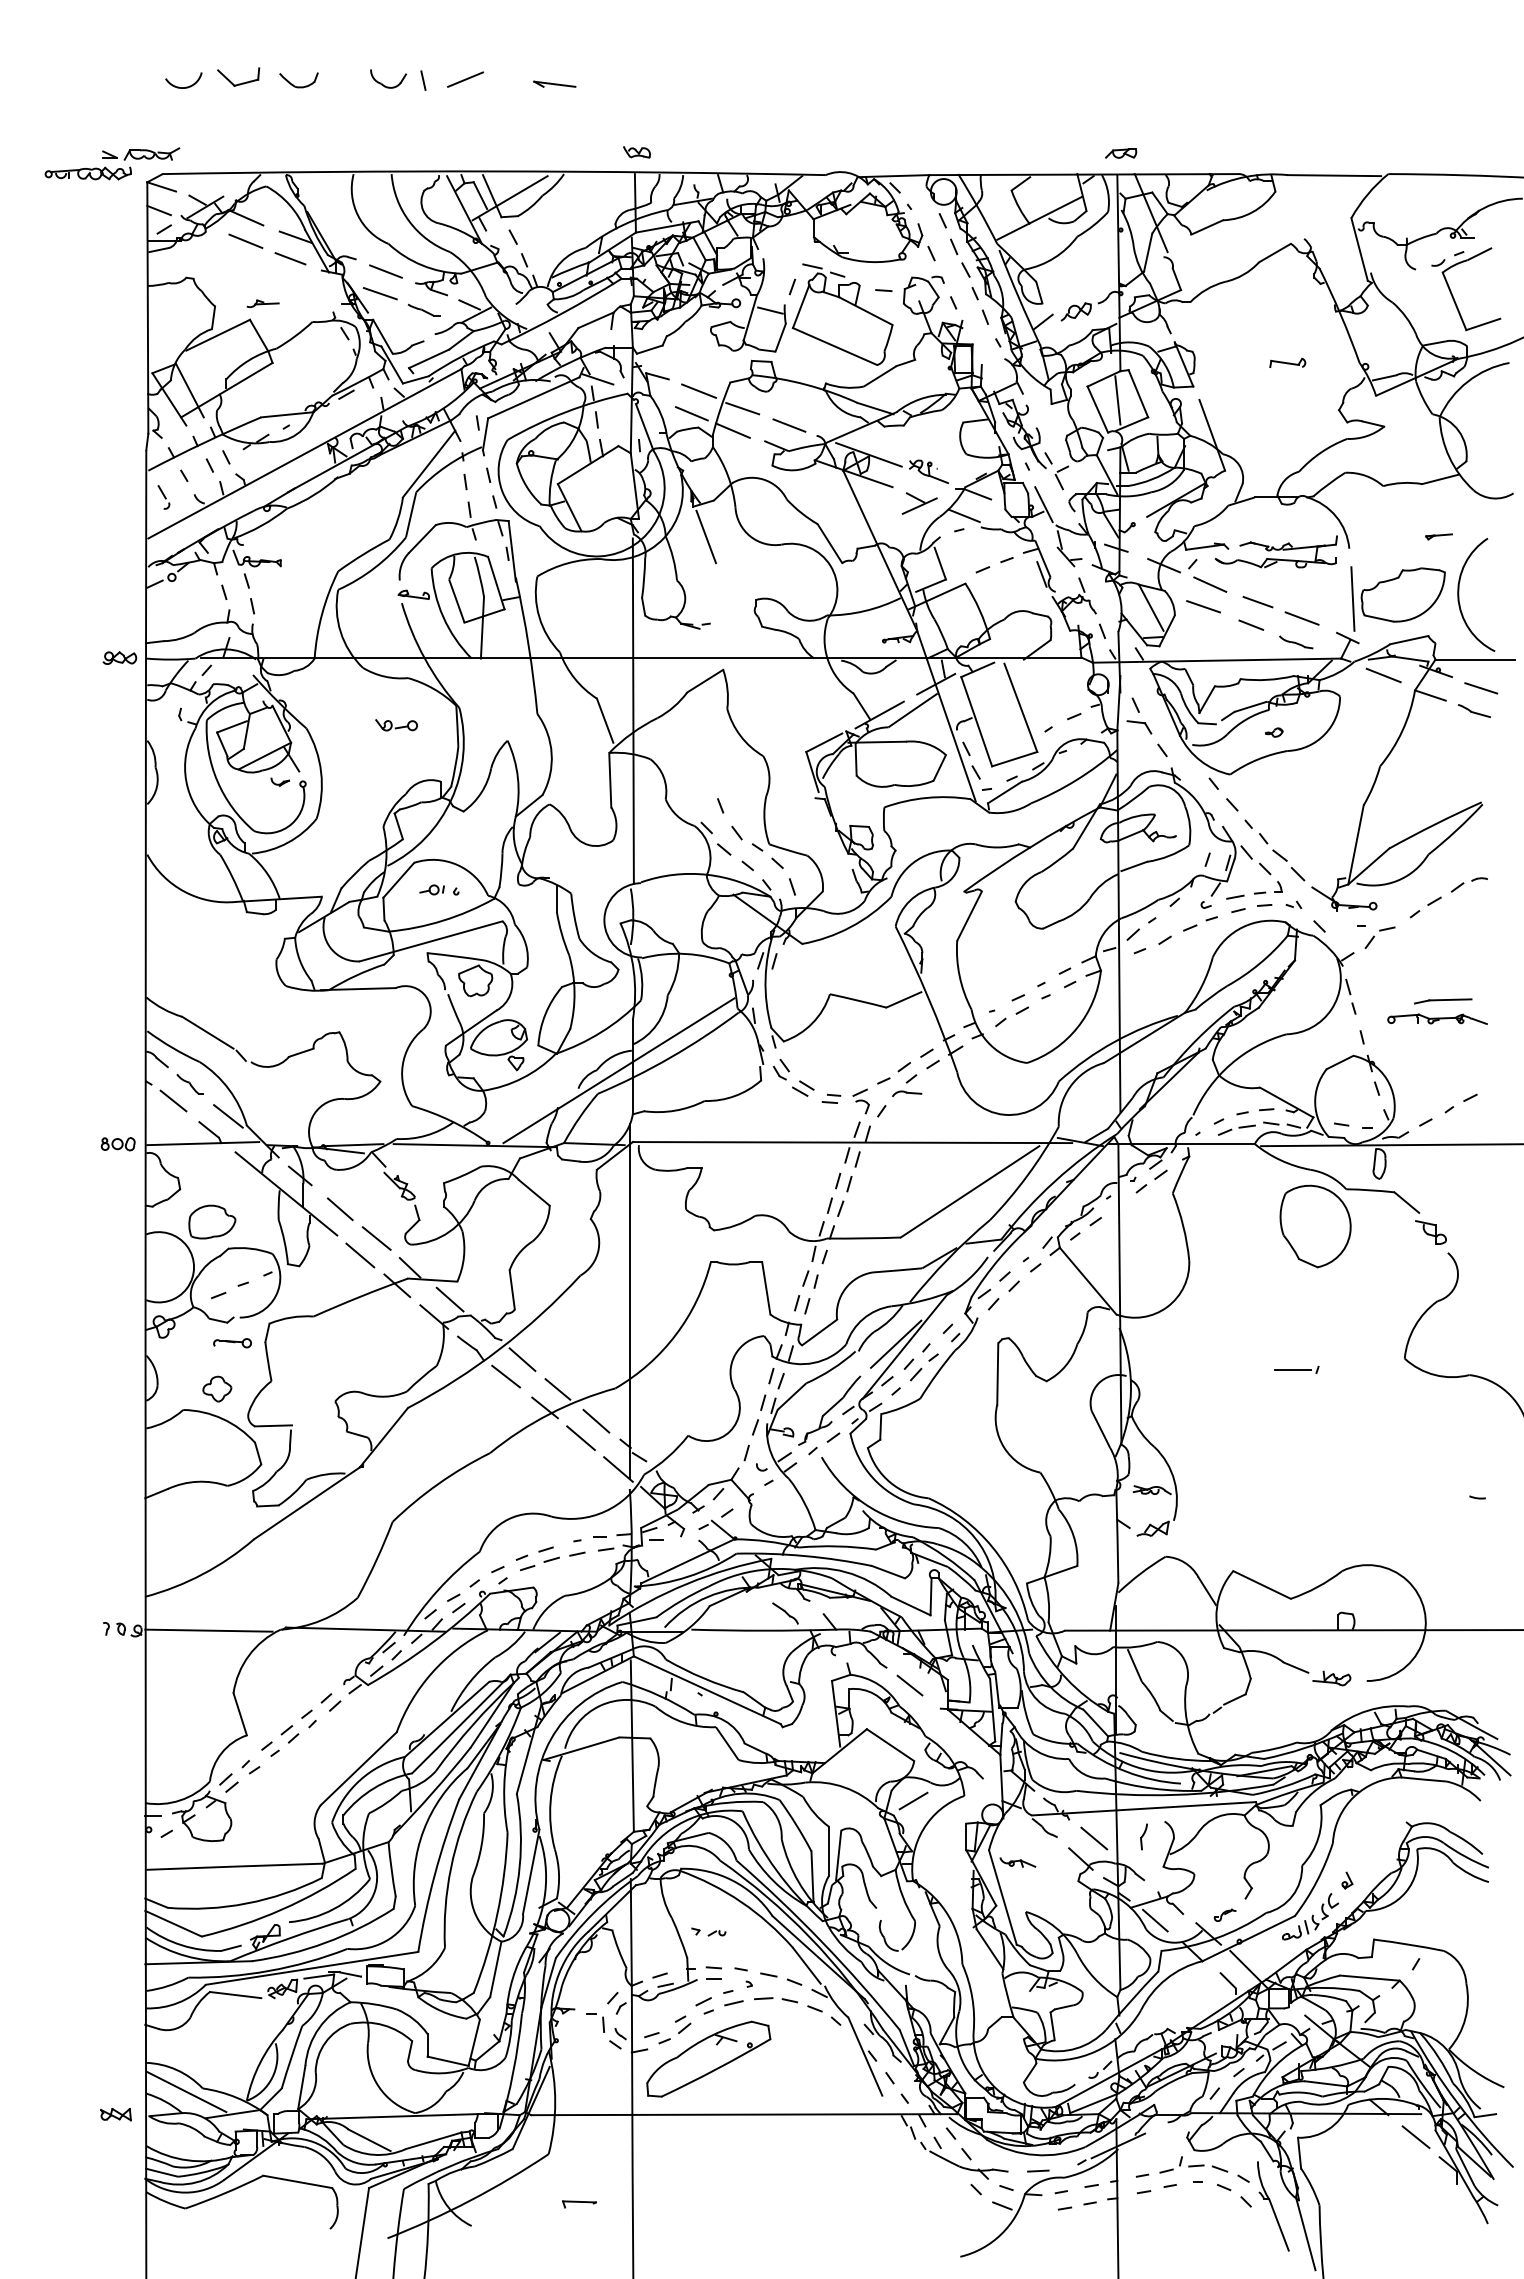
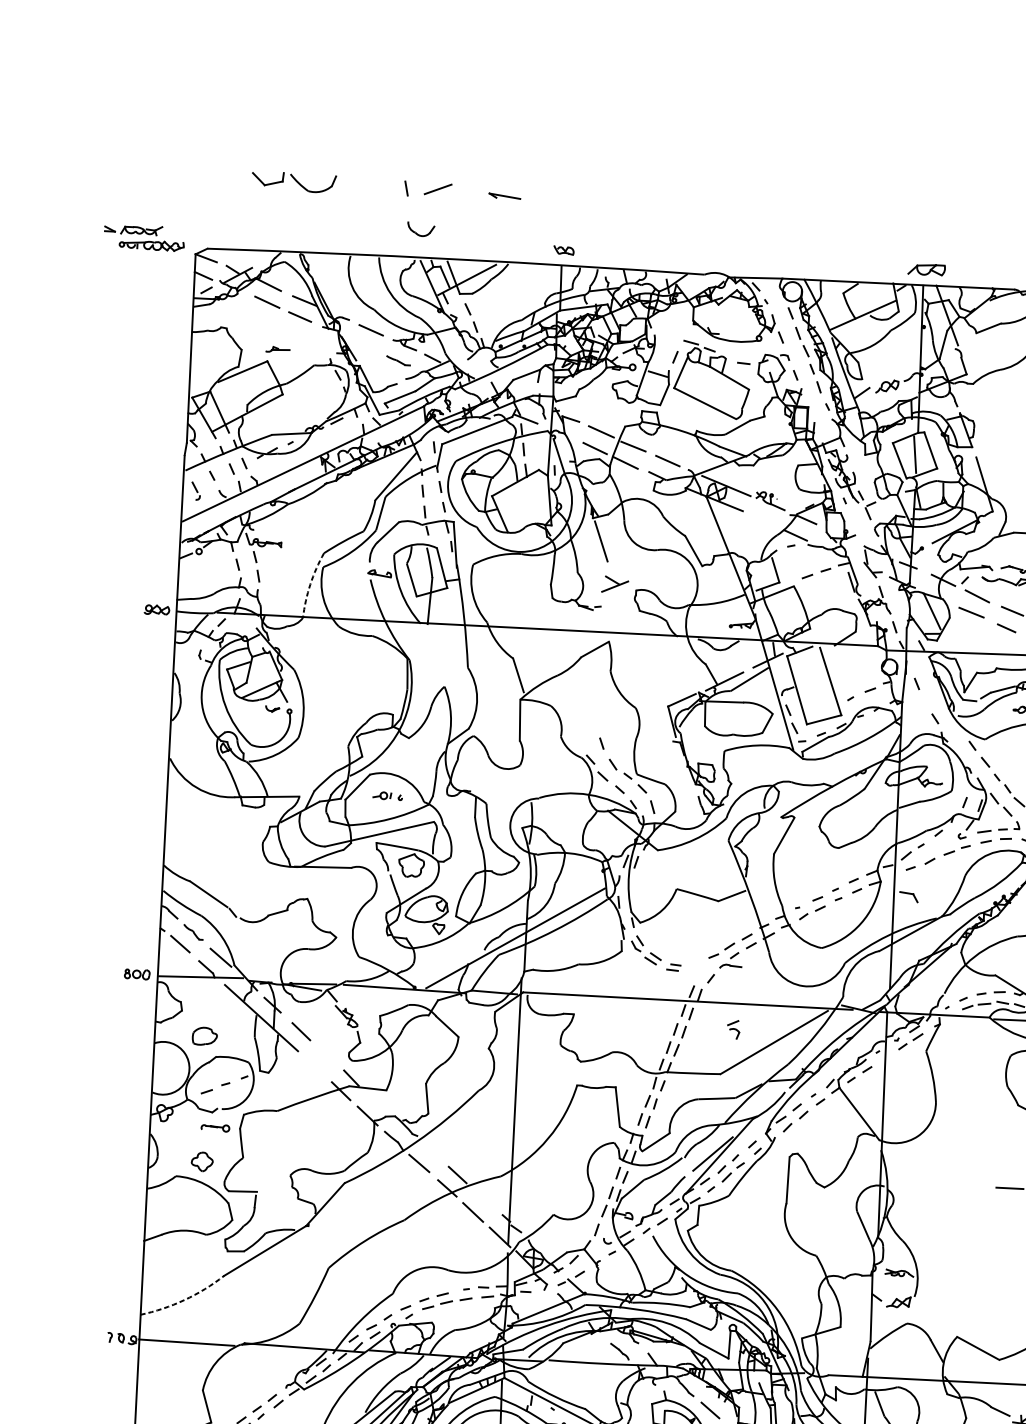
part: (298, 80) -> (312, 183), size x1.6
part: (385, 85) -> (418, 234), moved
arc: (186, 86) -> (228, 183), removed
part: (141, 153) -> (133, 229), moved
part: (1121, 153) -> (927, 269), size x1.6
line: (379, 293) -> (365, 346), removed
part: (919, 503) -> (615, 584), moved
line: (1043, 504) -> (855, 529), removed
arc: (322, 613) -> (310, 584), solid -> dashed
line: (632, 710) -> (539, 668), removed
part: (396, 725) -> (361, 671), removed
part: (1139, 727) -> (908, 897), moved
part: (860, 1101) -> (733, 1029), moved
part: (212, 1221) -> (205, 1035), size x0.7
line: (376, 1238) -> (327, 1054), removed
line: (360, 1255) -> (314, 1067), removed
line: (449, 1299) -> (379, 1103), removed
line: (522, 1359) -> (432, 1151), removed
line: (596, 1420) -> (485, 1199), removed
arc: (202, 1574) -> (184, 1300), solid -> dashed

